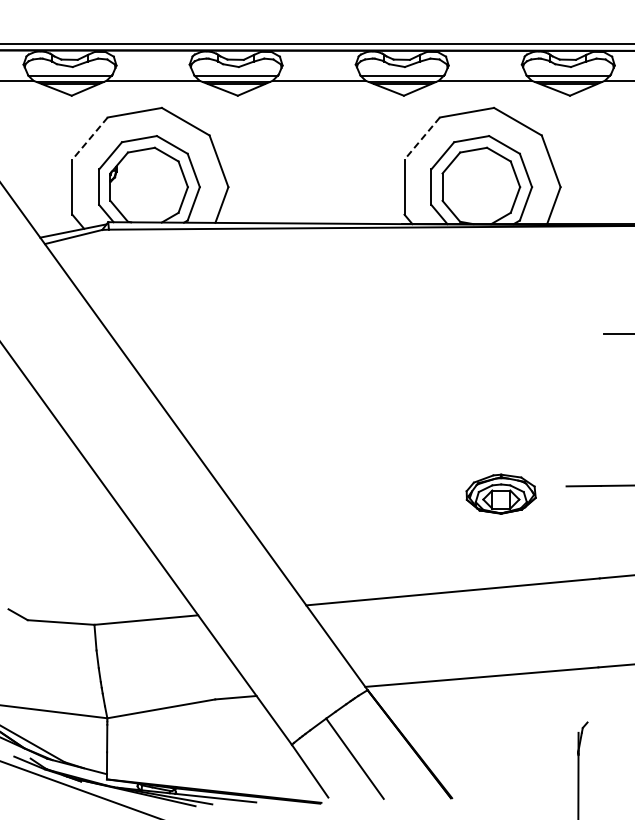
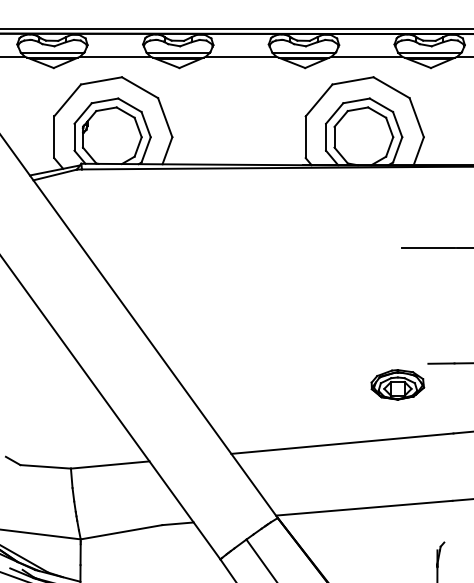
line: (90, 138) -> (67, 100), dashed -> solid
line: (422, 138) -> (319, 100), dashed -> solid
line: (566, 333) -> (428, 248), added
part: (500, 493) -> (397, 384), moved

